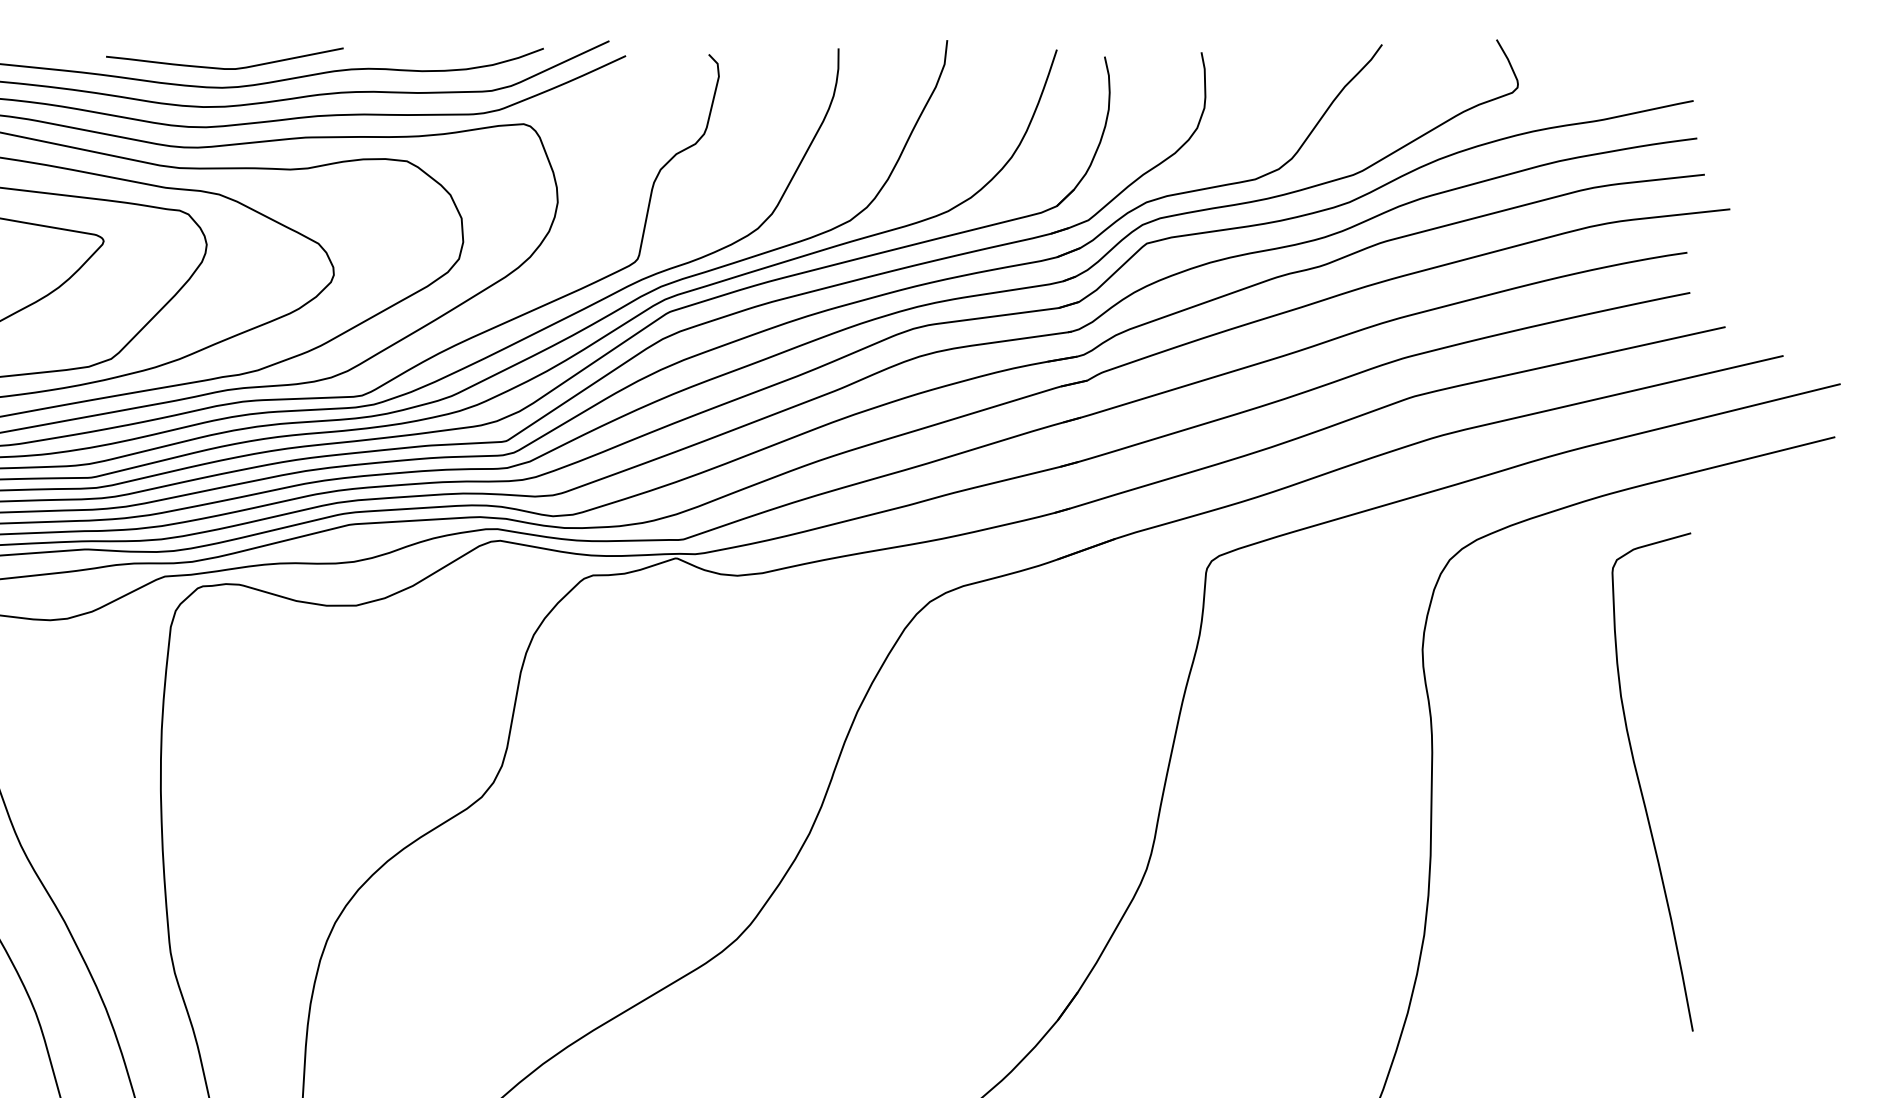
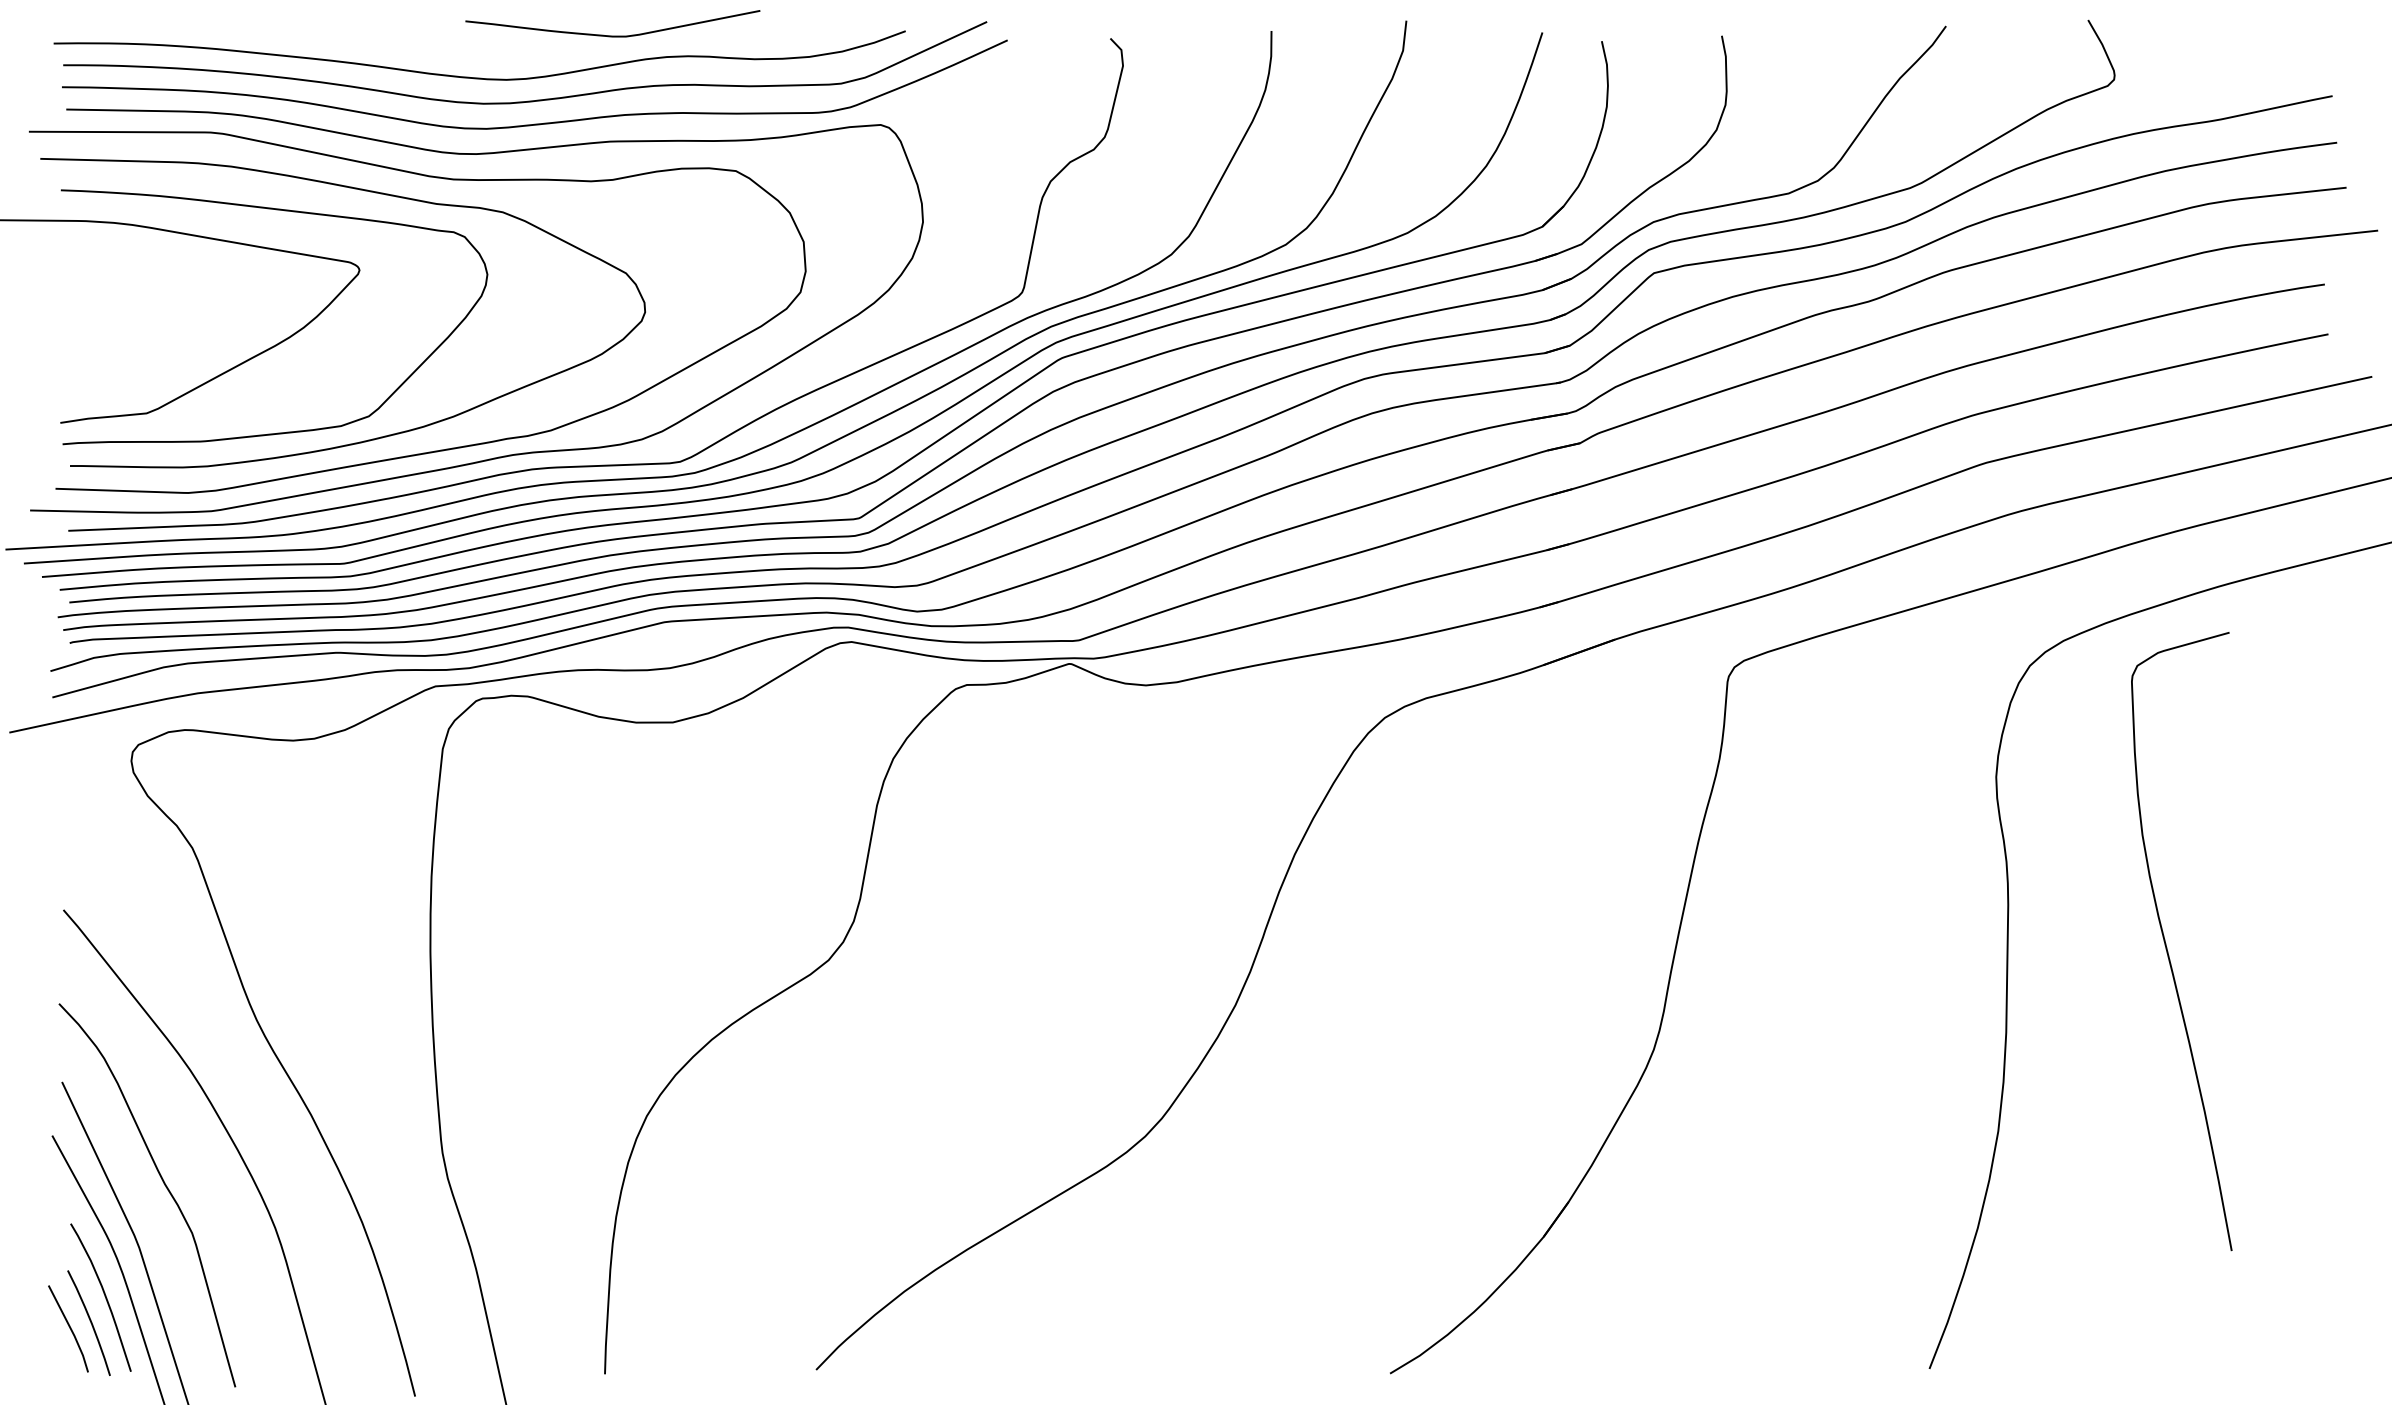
curve: (224, 68) -> (612, 35), moved
curve: (1640, 783) -> (2166, 943), moved

